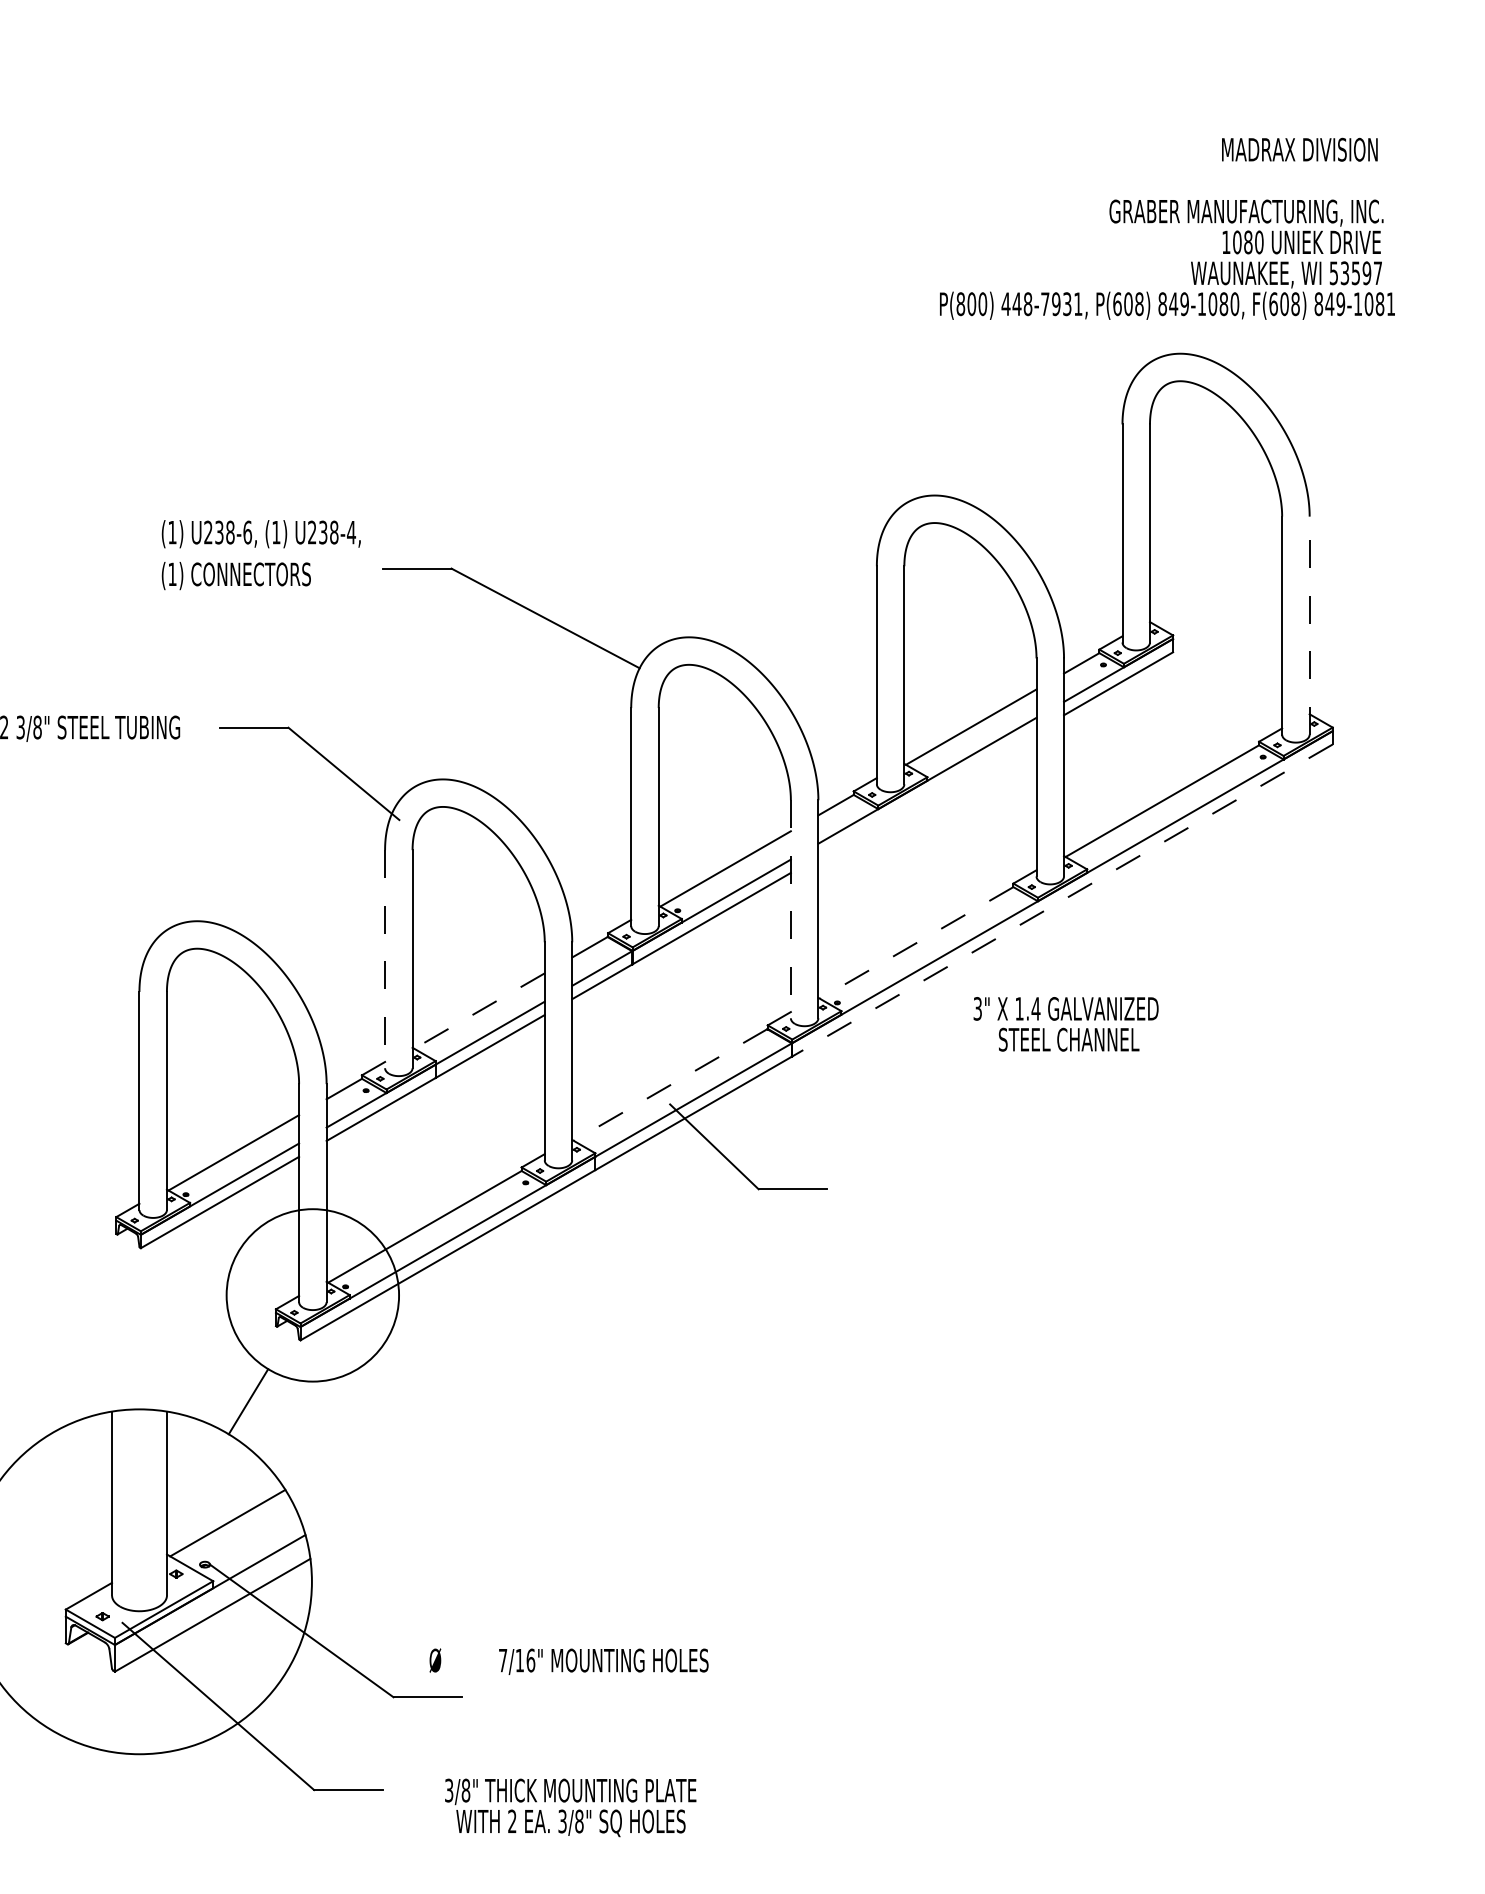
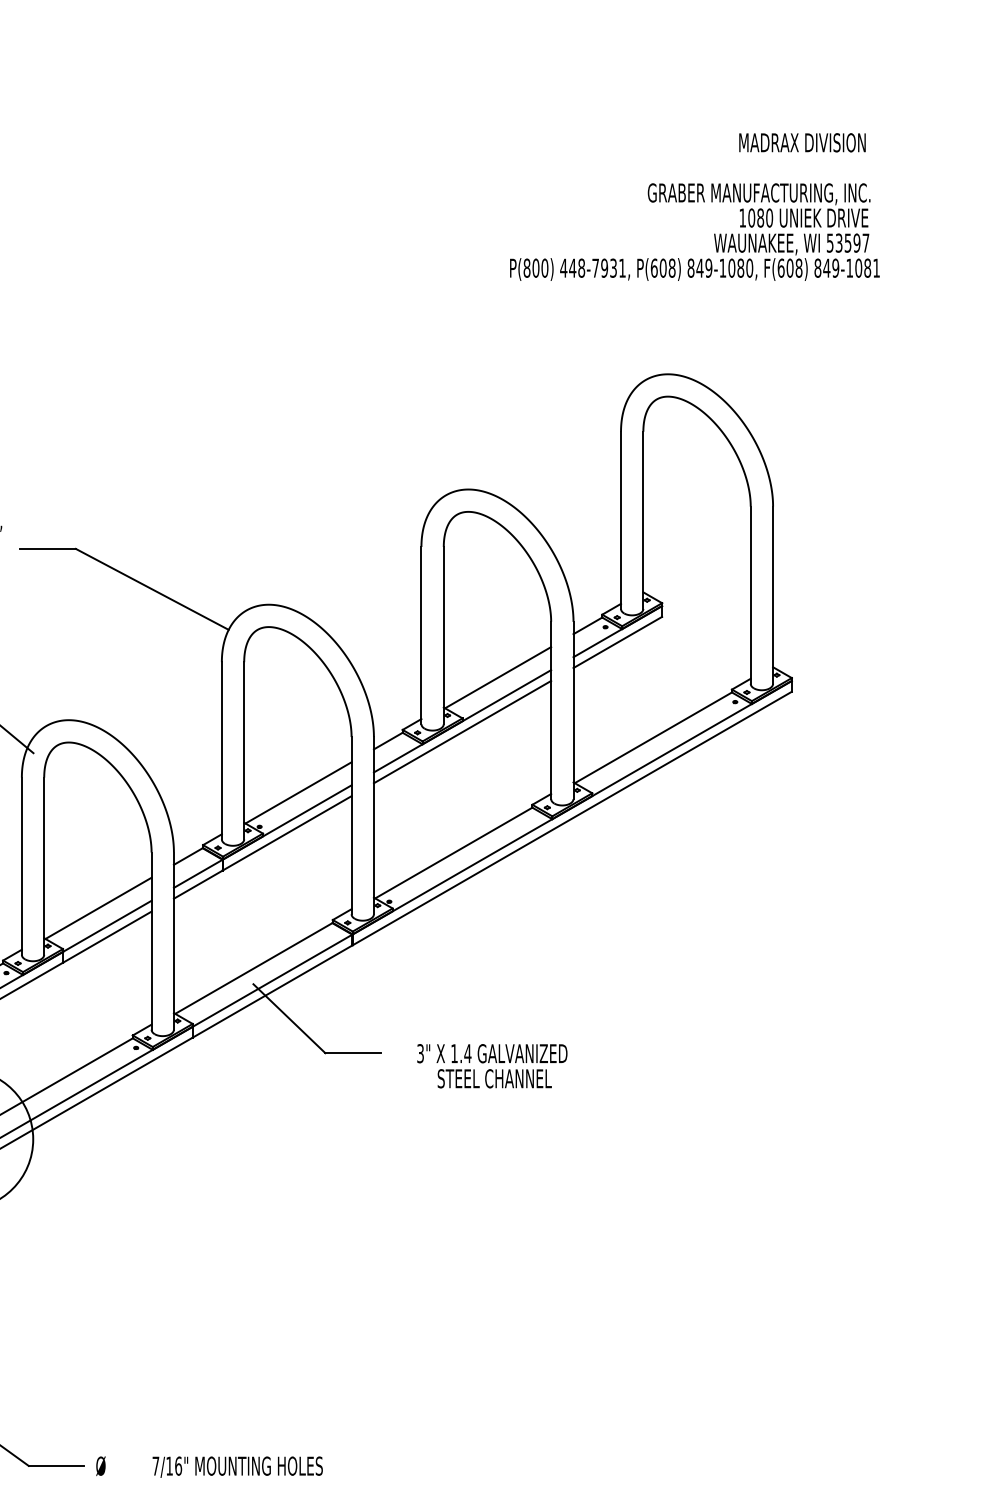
text: (1167, 228) -> (694, 206), moved
line: (1309, 625) -> (772, 595), dashed -> solid
line: (927, 794) -> (462, 732), added
line: (1062, 900) -> (572, 818), dashed -> solid
line: (790, 909) -> (351, 825), dashed -> solid
line: (916, 942) -> (453, 852), dashed -> solid
line: (385, 959) -> (22, 866), dashed -> solid
line: (479, 1011) -> (98, 908), dashed -> solid
text: (1065, 1024) -> (491, 1066), moved
line: (670, 1085) -> (253, 968), dashed -> solid
text: (568, 1661) -> (209, 1466), moved

